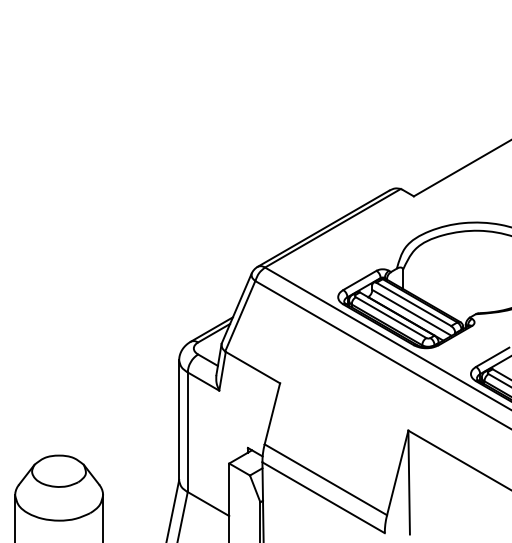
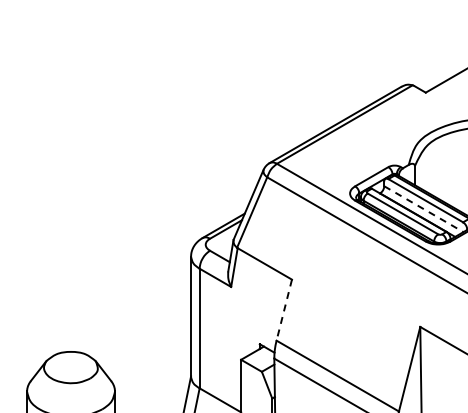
line: (412, 312) -> (424, 208), solid -> dashed
line: (272, 414) -> (284, 310), solid -> dashed

